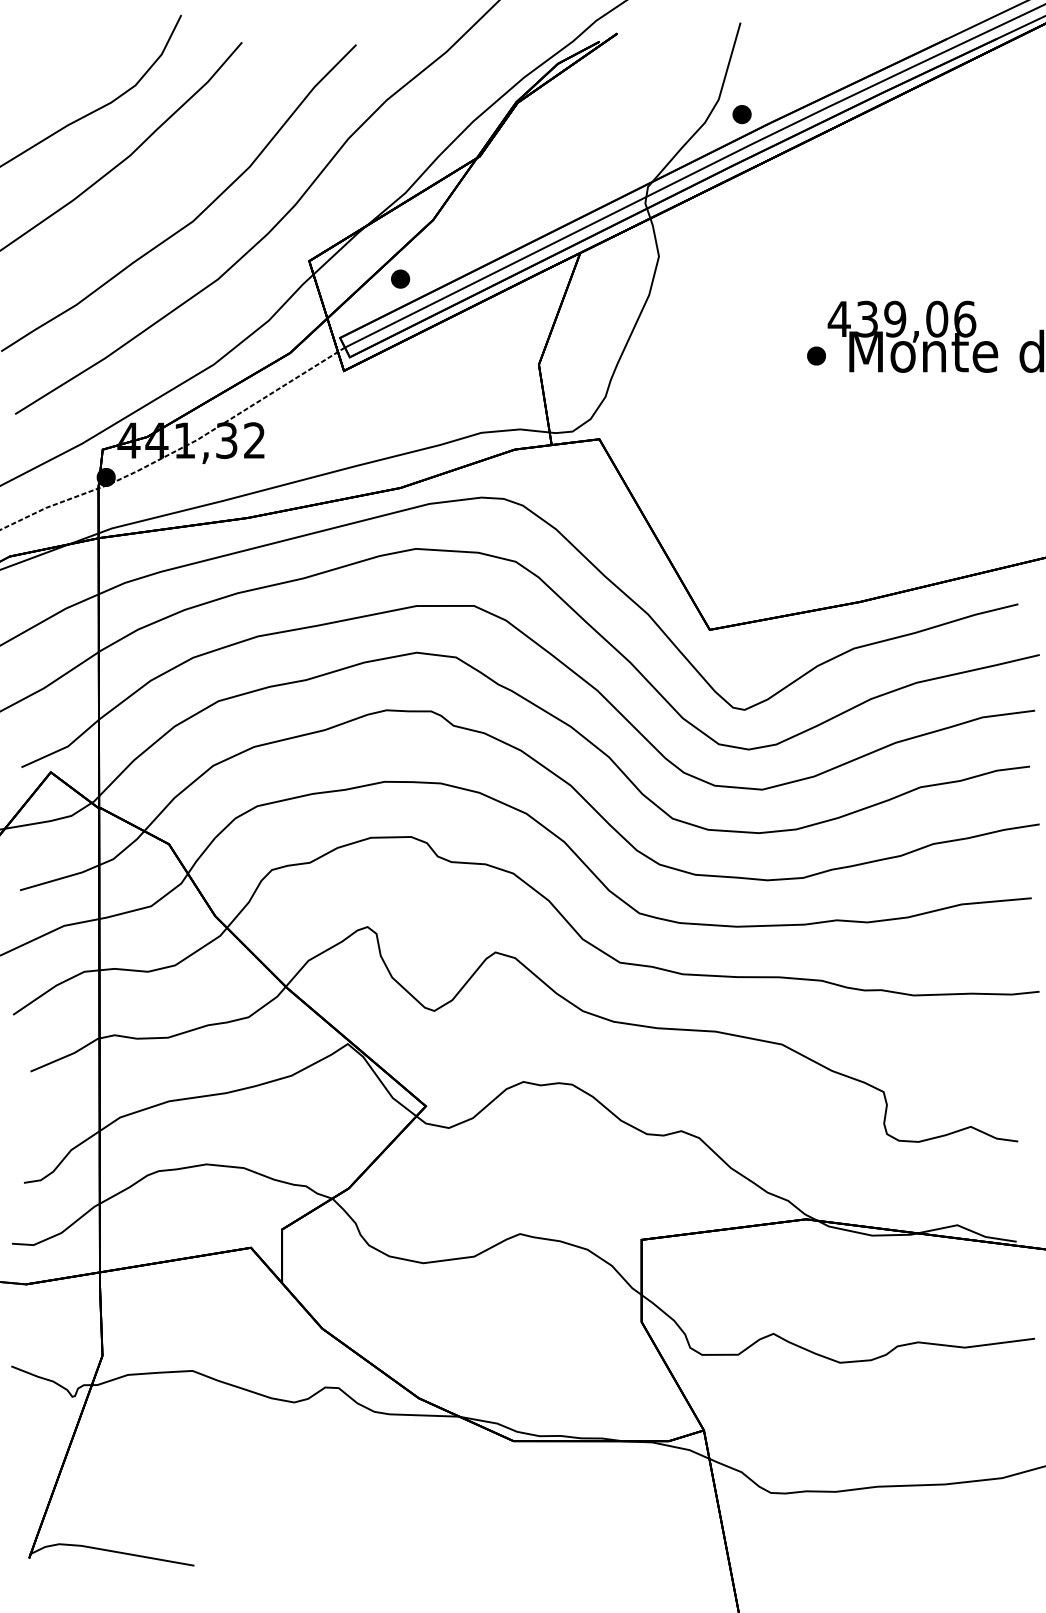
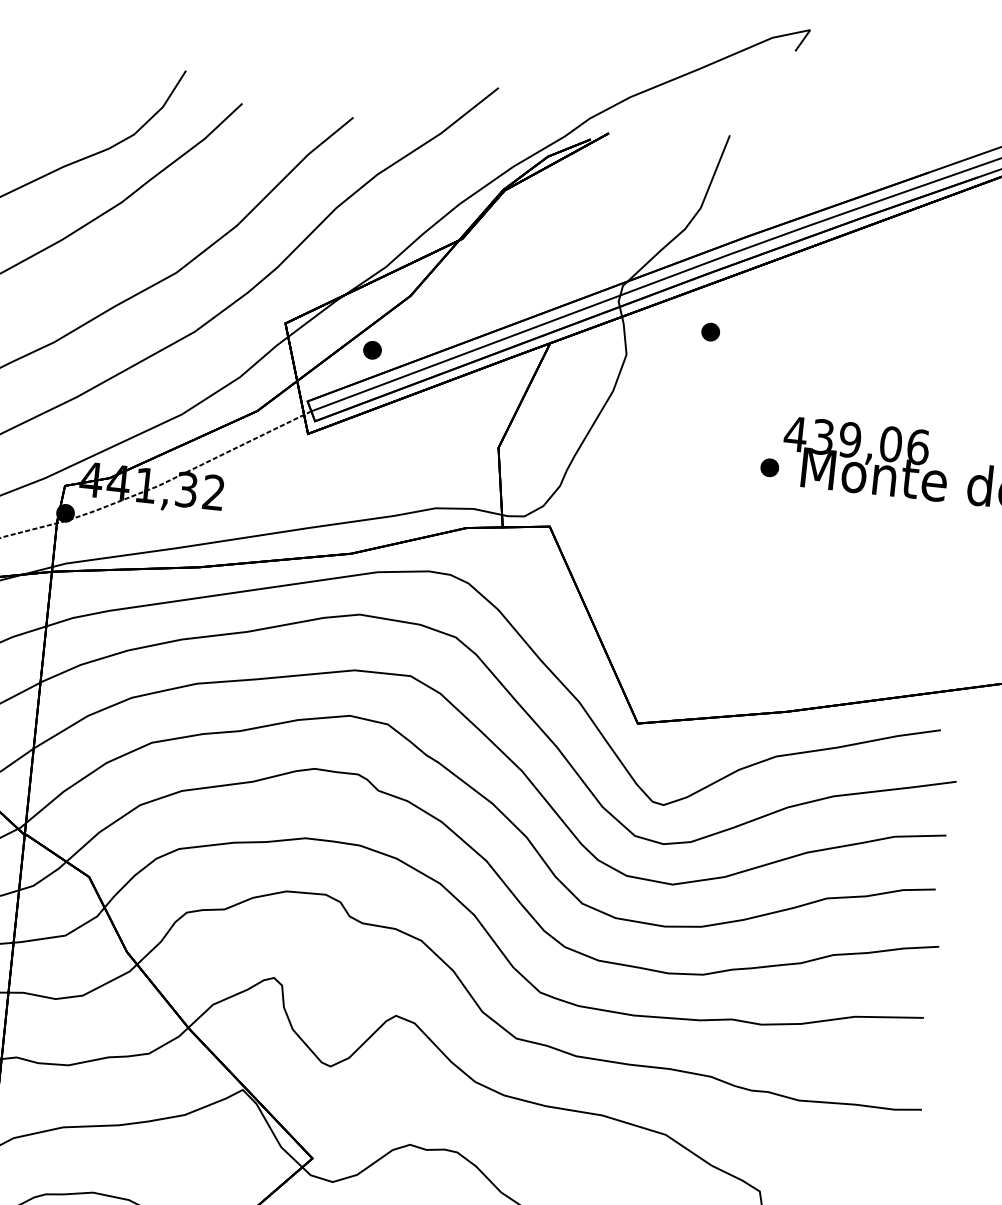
part: (741, 114) -> (710, 332), moved

